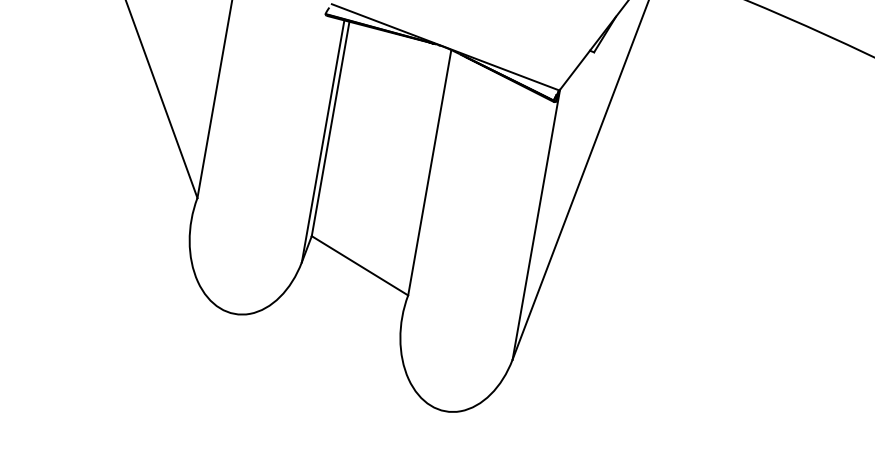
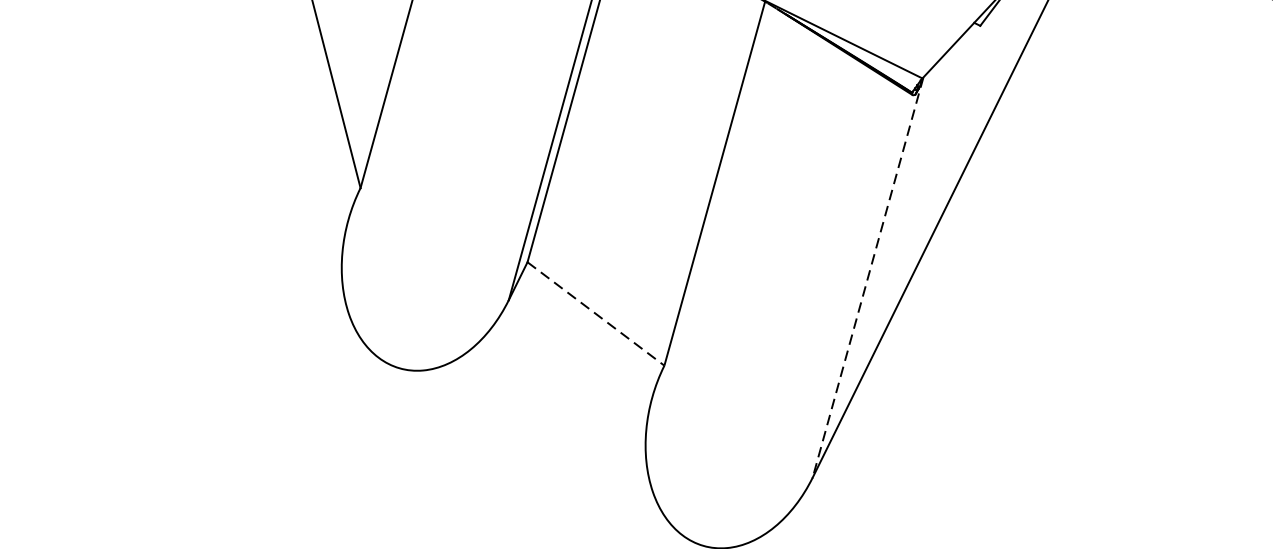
line: (536, 224) -> (868, 277), solid -> dashed
line: (360, 265) -> (596, 313), solid -> dashed

